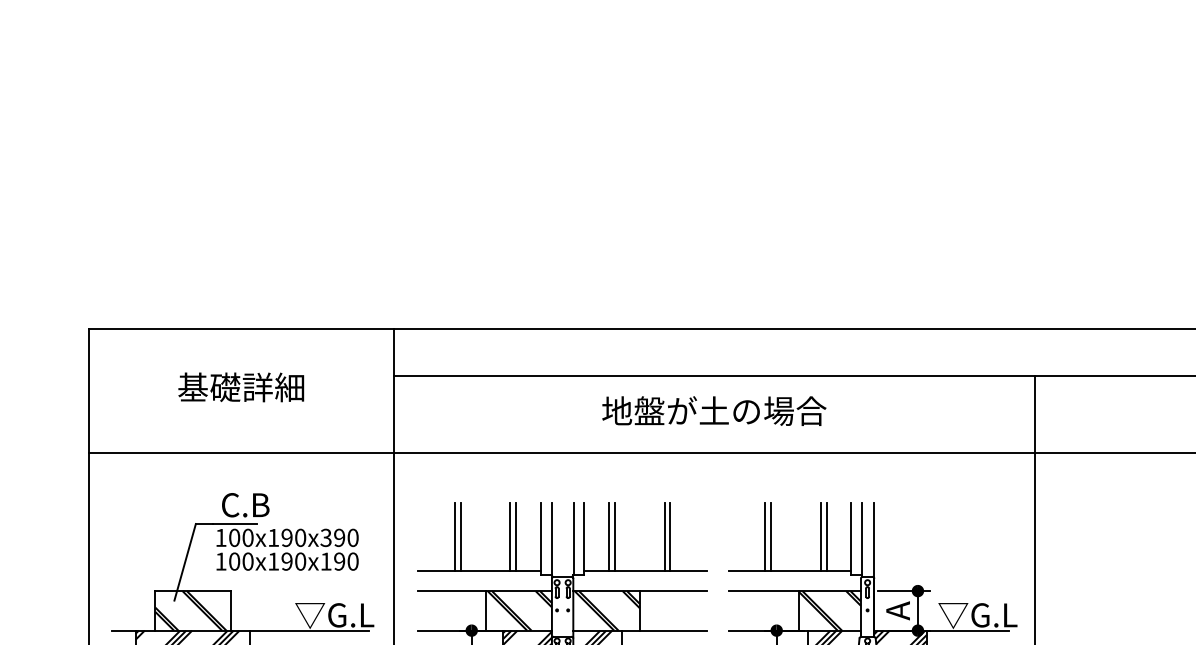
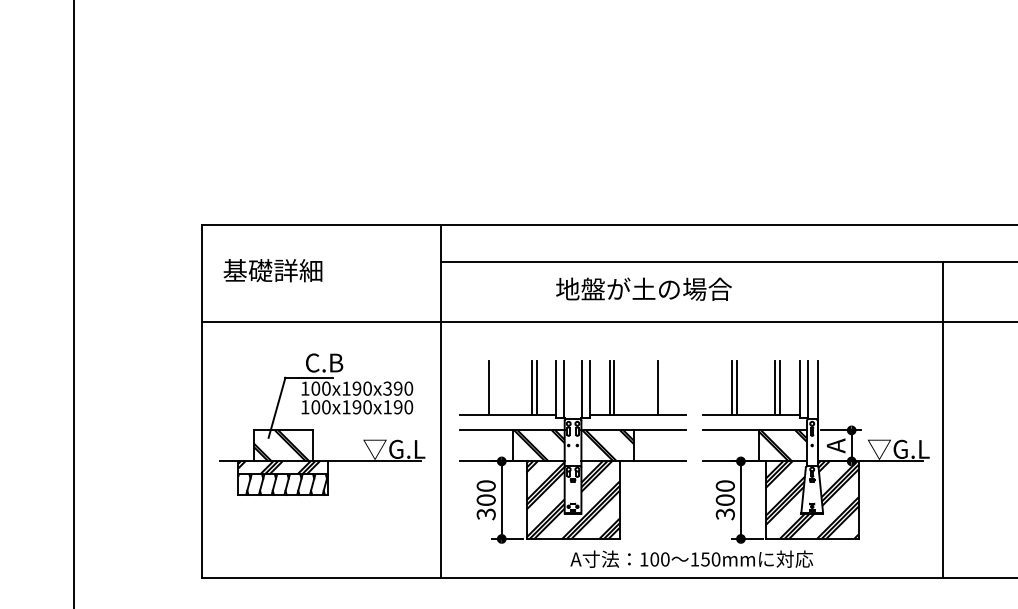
text: (240, 387) -> (272, 270), moved
text: (713, 410) -> (643, 288), moved
line: (461, 536) -> (493, 387), removed
line: (663, 536) -> (652, 387), removed

